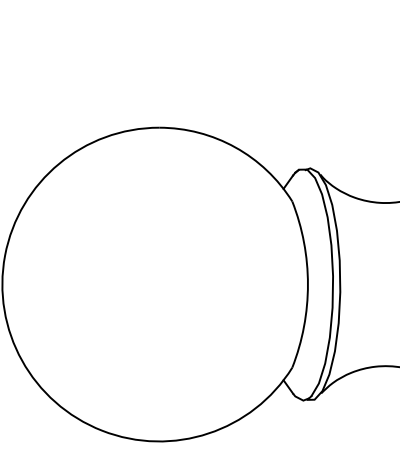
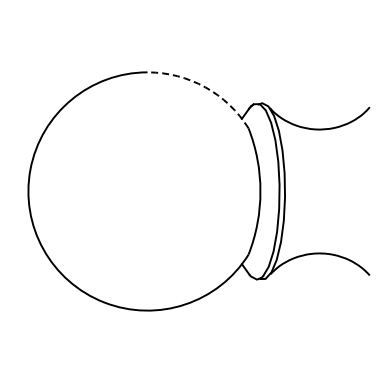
arc: (235, 147) -> (205, 87), solid -> dashed

